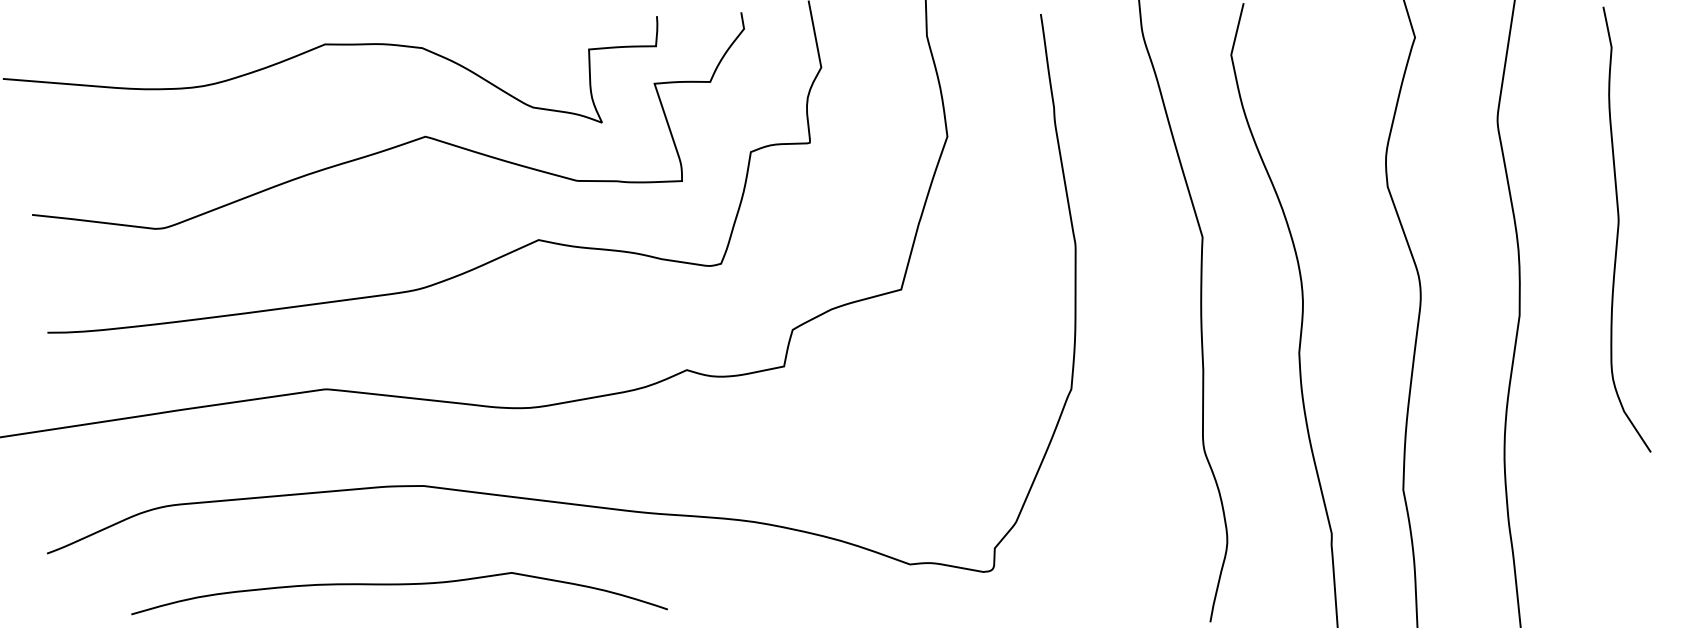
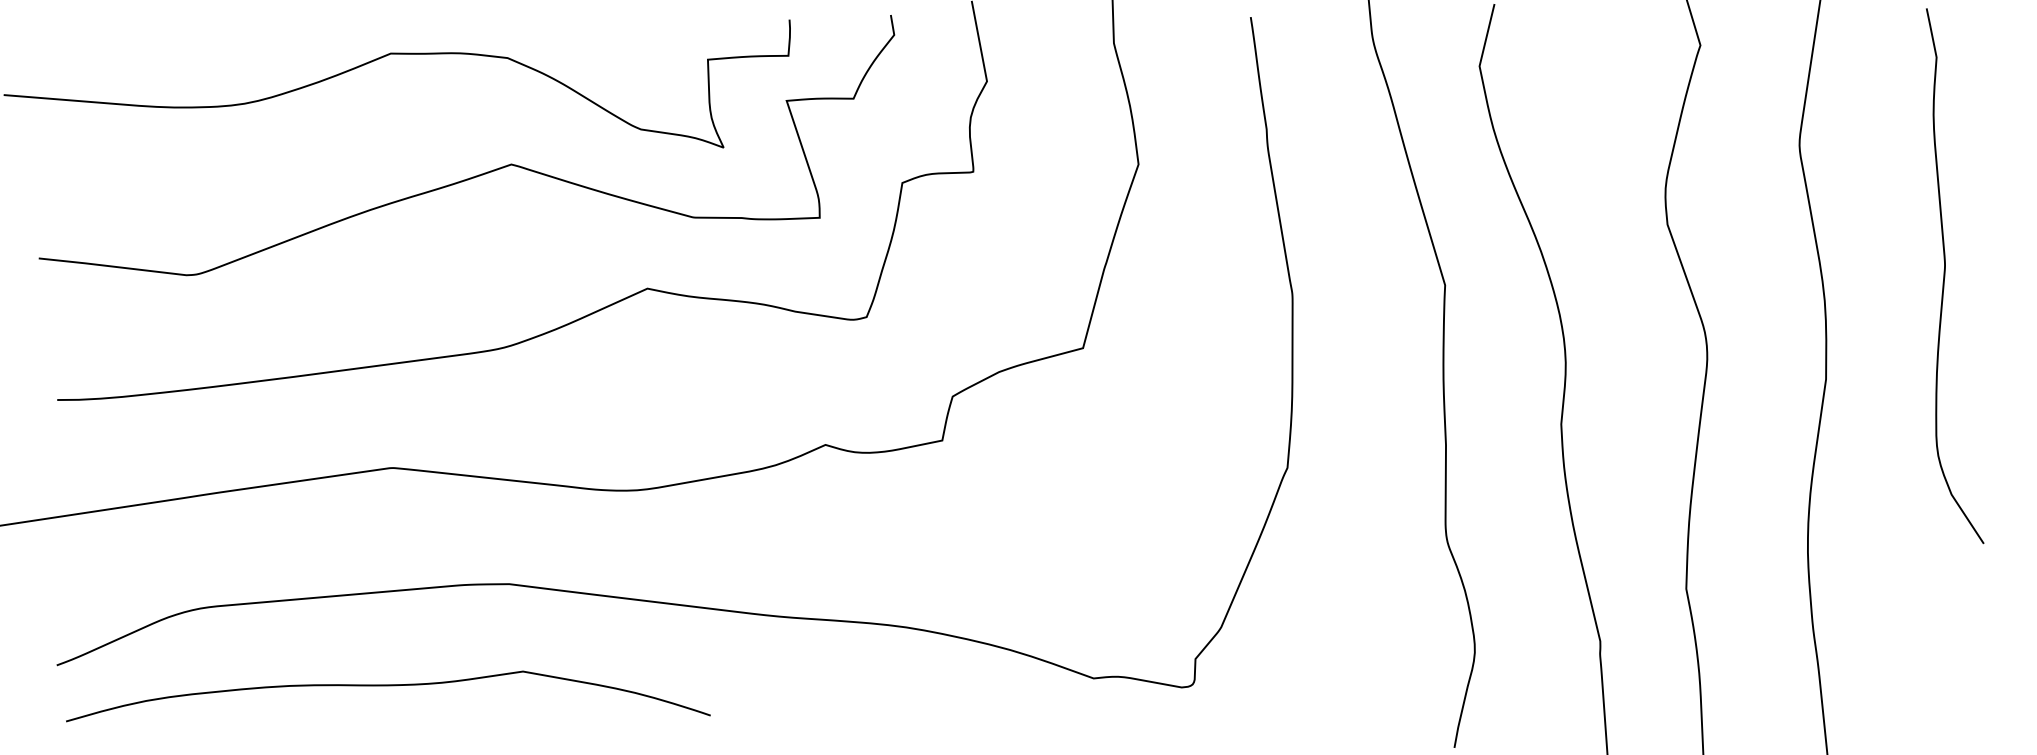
curve: (399, 585) -> (388, 686), moved

